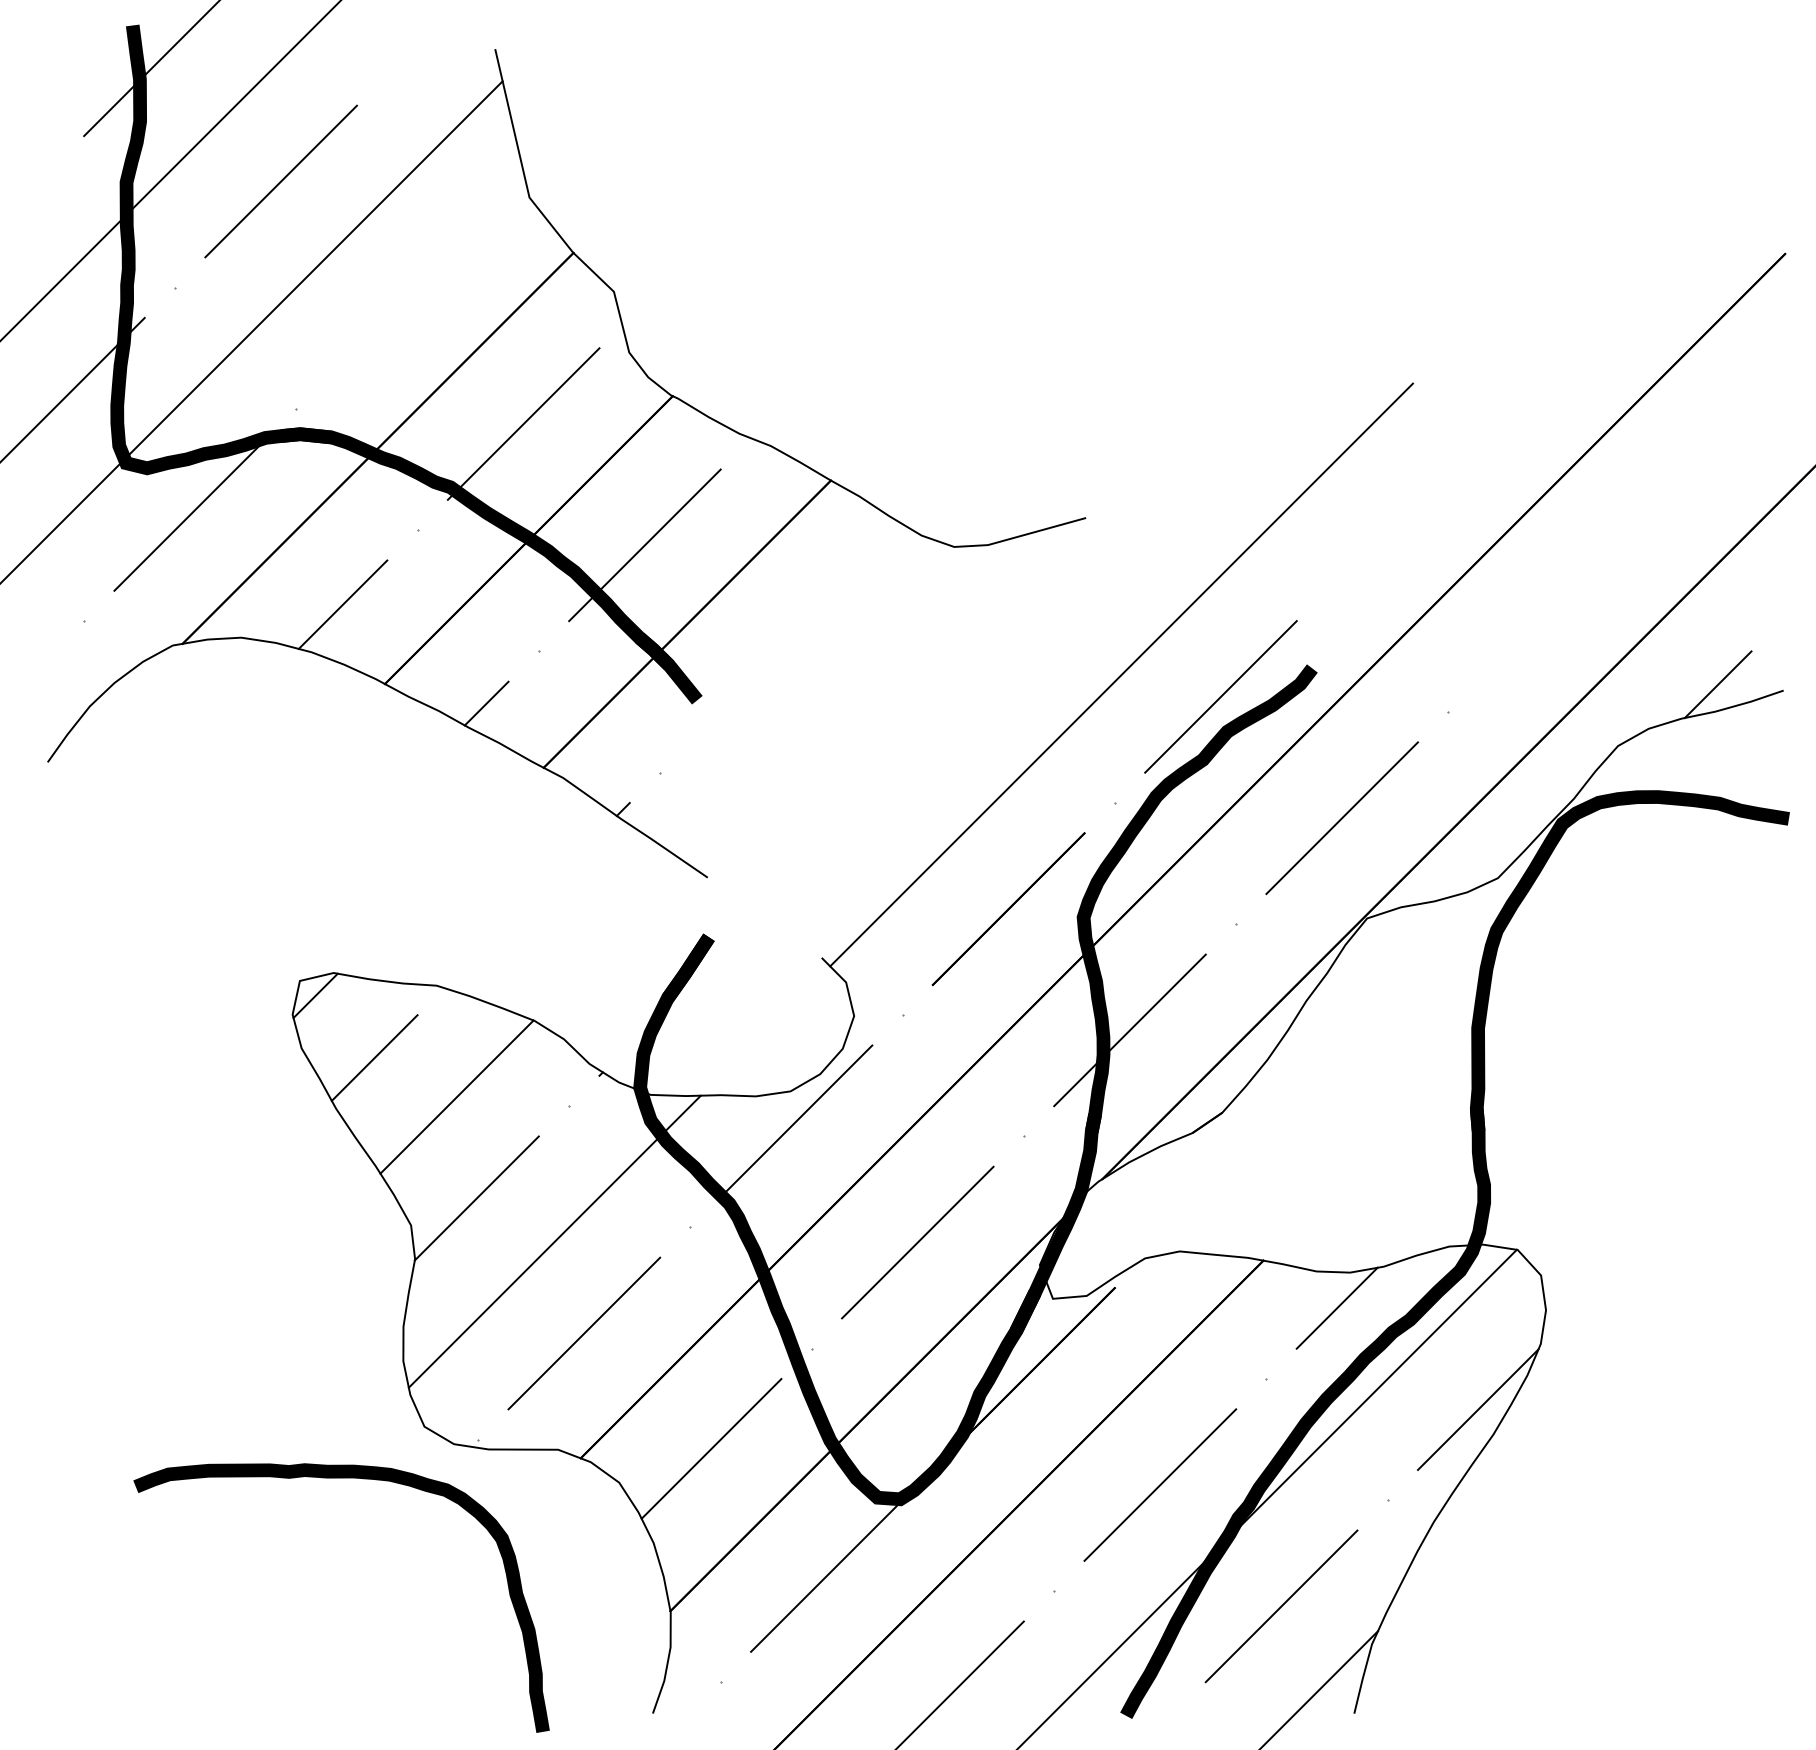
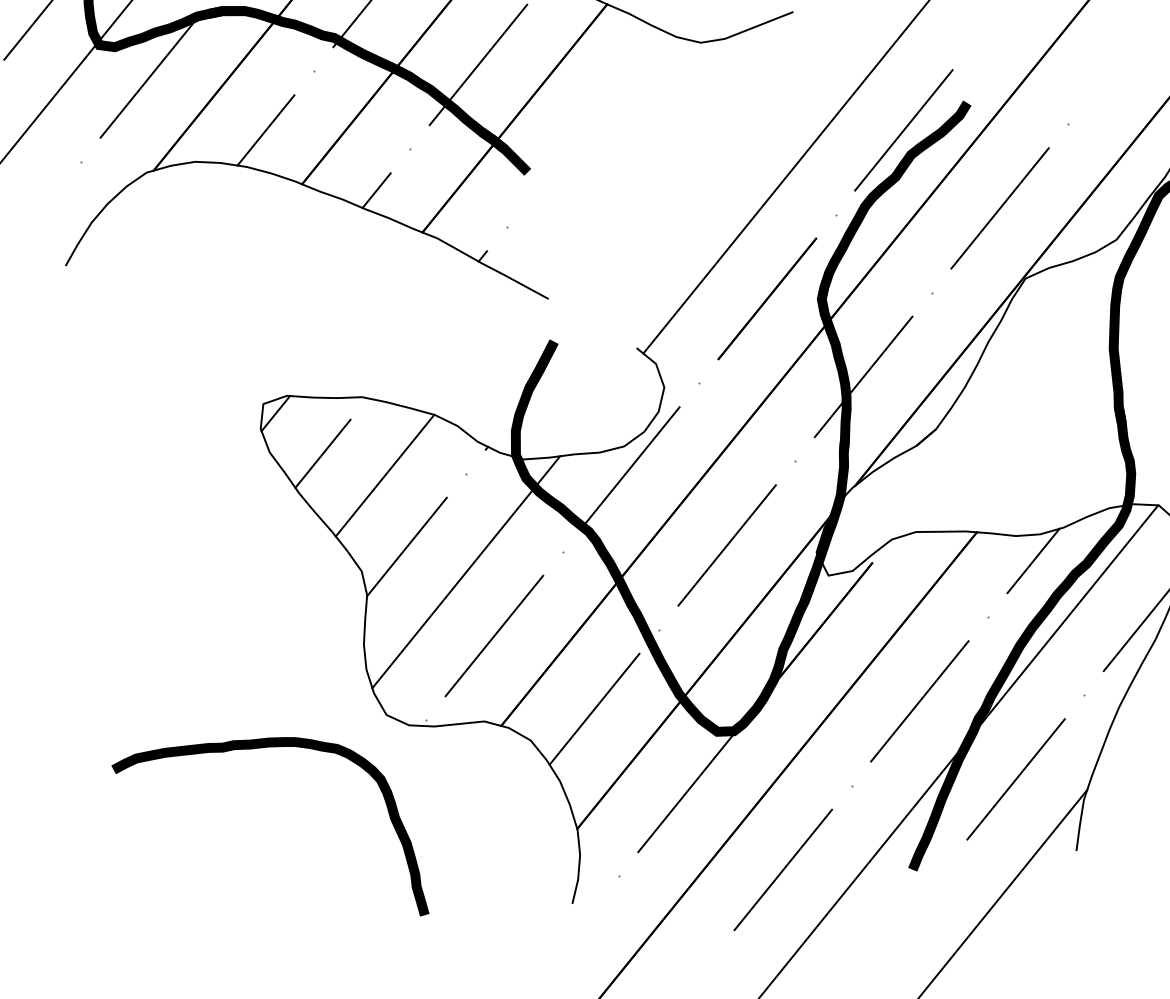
curve: (341, 1478) -> (260, 748), moved

